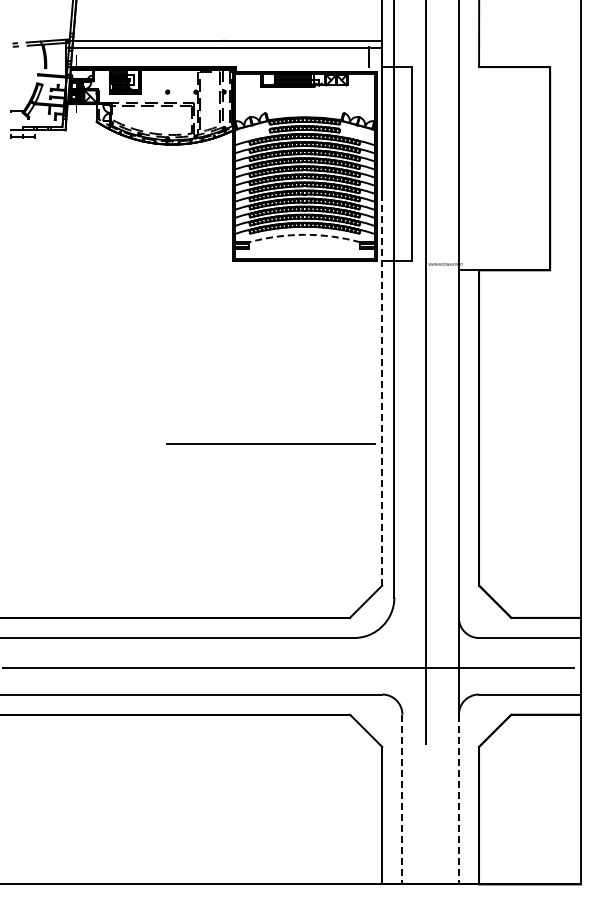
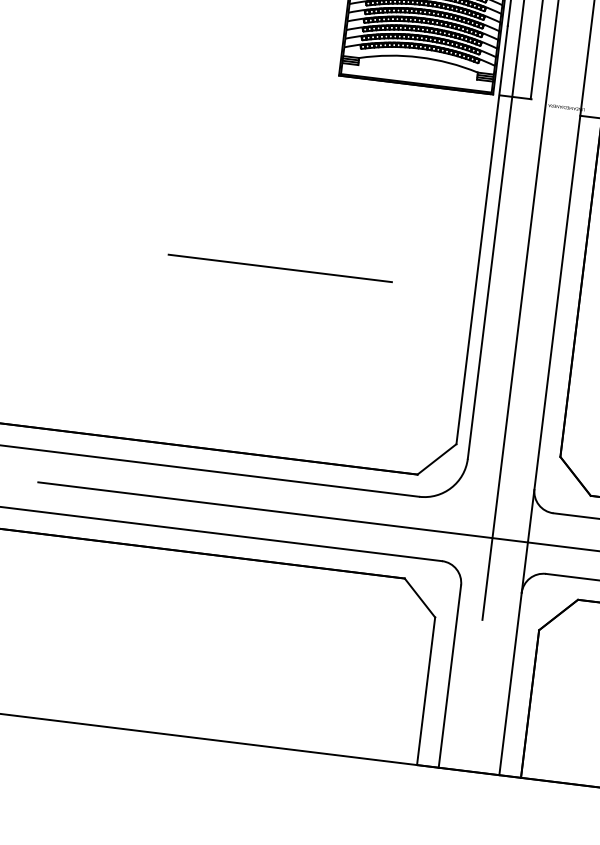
arc: (304, 234) -> (419, 56), dashed -> solid
line: (382, 390) -> (482, 234), dashed -> solid
line: (270, 443) -> (280, 267), moved
line: (402, 799) -> (449, 676), dashed -> solid
line: (458, 799) -> (510, 683), dashed -> solid

